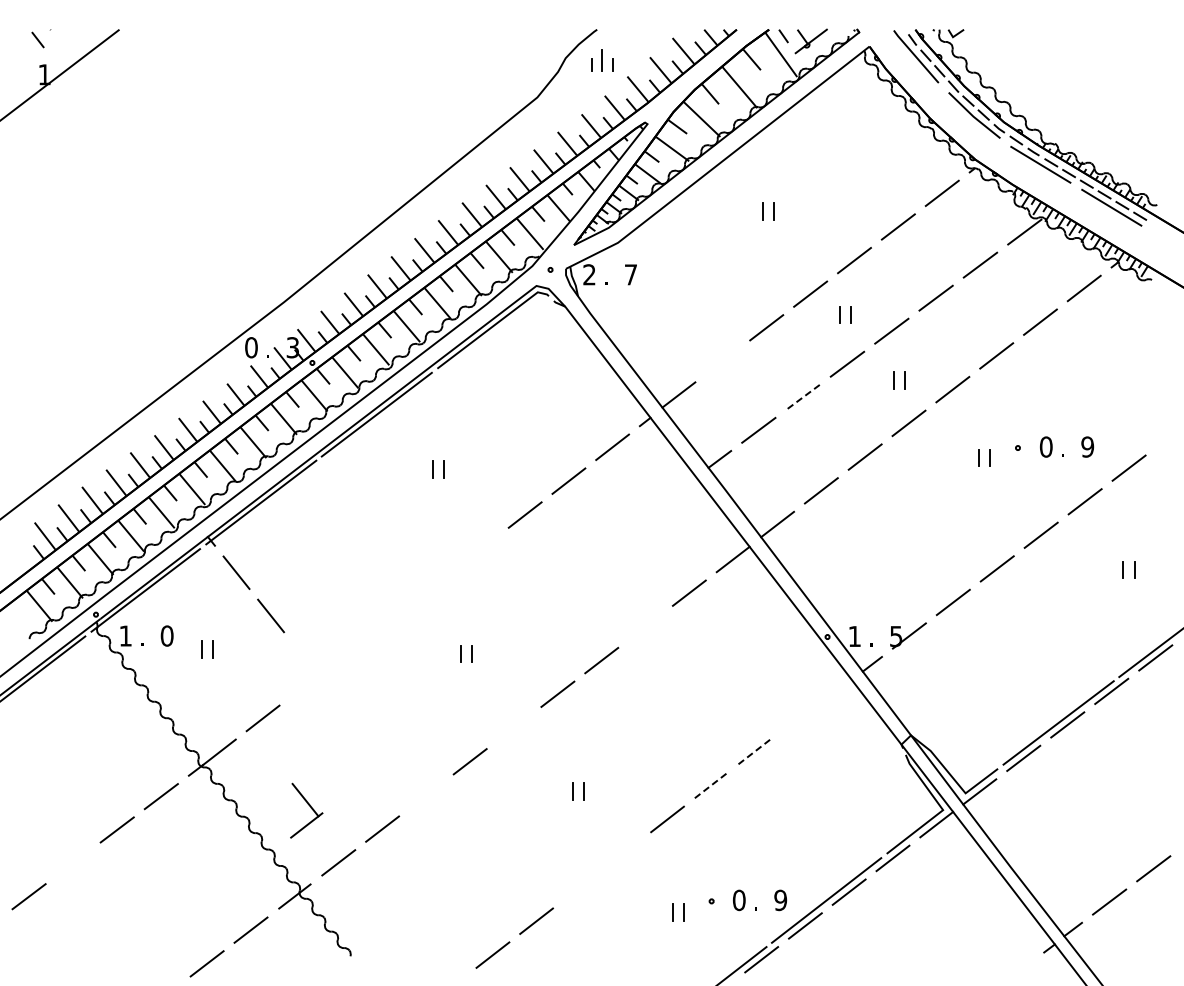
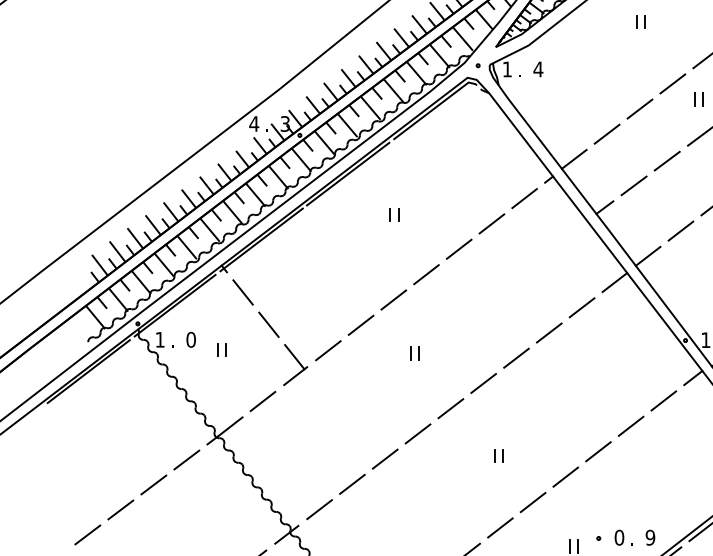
text: (589, 274) -> (507, 69), 2 -> 1
text: (630, 274) -> (538, 69), 7 -> 4
text: (251, 347) -> (254, 123), 0 -> 4
line: (722, 360) -> (606, 133), added
line: (803, 397) -> (667, 161), dashed -> solid
line: (481, 548) -> (426, 274), added
line: (437, 582) -> (393, 299), added
line: (393, 616) -> (360, 325), added
line: (645, 626) -> (549, 332), added
line: (350, 650) -> (328, 350), added
line: (837, 686) -> (692, 377), added
line: (798, 717) -> (663, 400), added
line: (513, 727) -> (450, 408), added
line: (754, 751) -> (630, 426), dashed -> solid
line: (711, 785) -> (598, 451), dashed -> solid
line: (425, 795) -> (384, 459), added
part: (306, 810) -> (295, 364), moved
line: (623, 853) -> (532, 502), added
line: (72, 862) -> (120, 509), added
line: (579, 887) -> (499, 528), added

